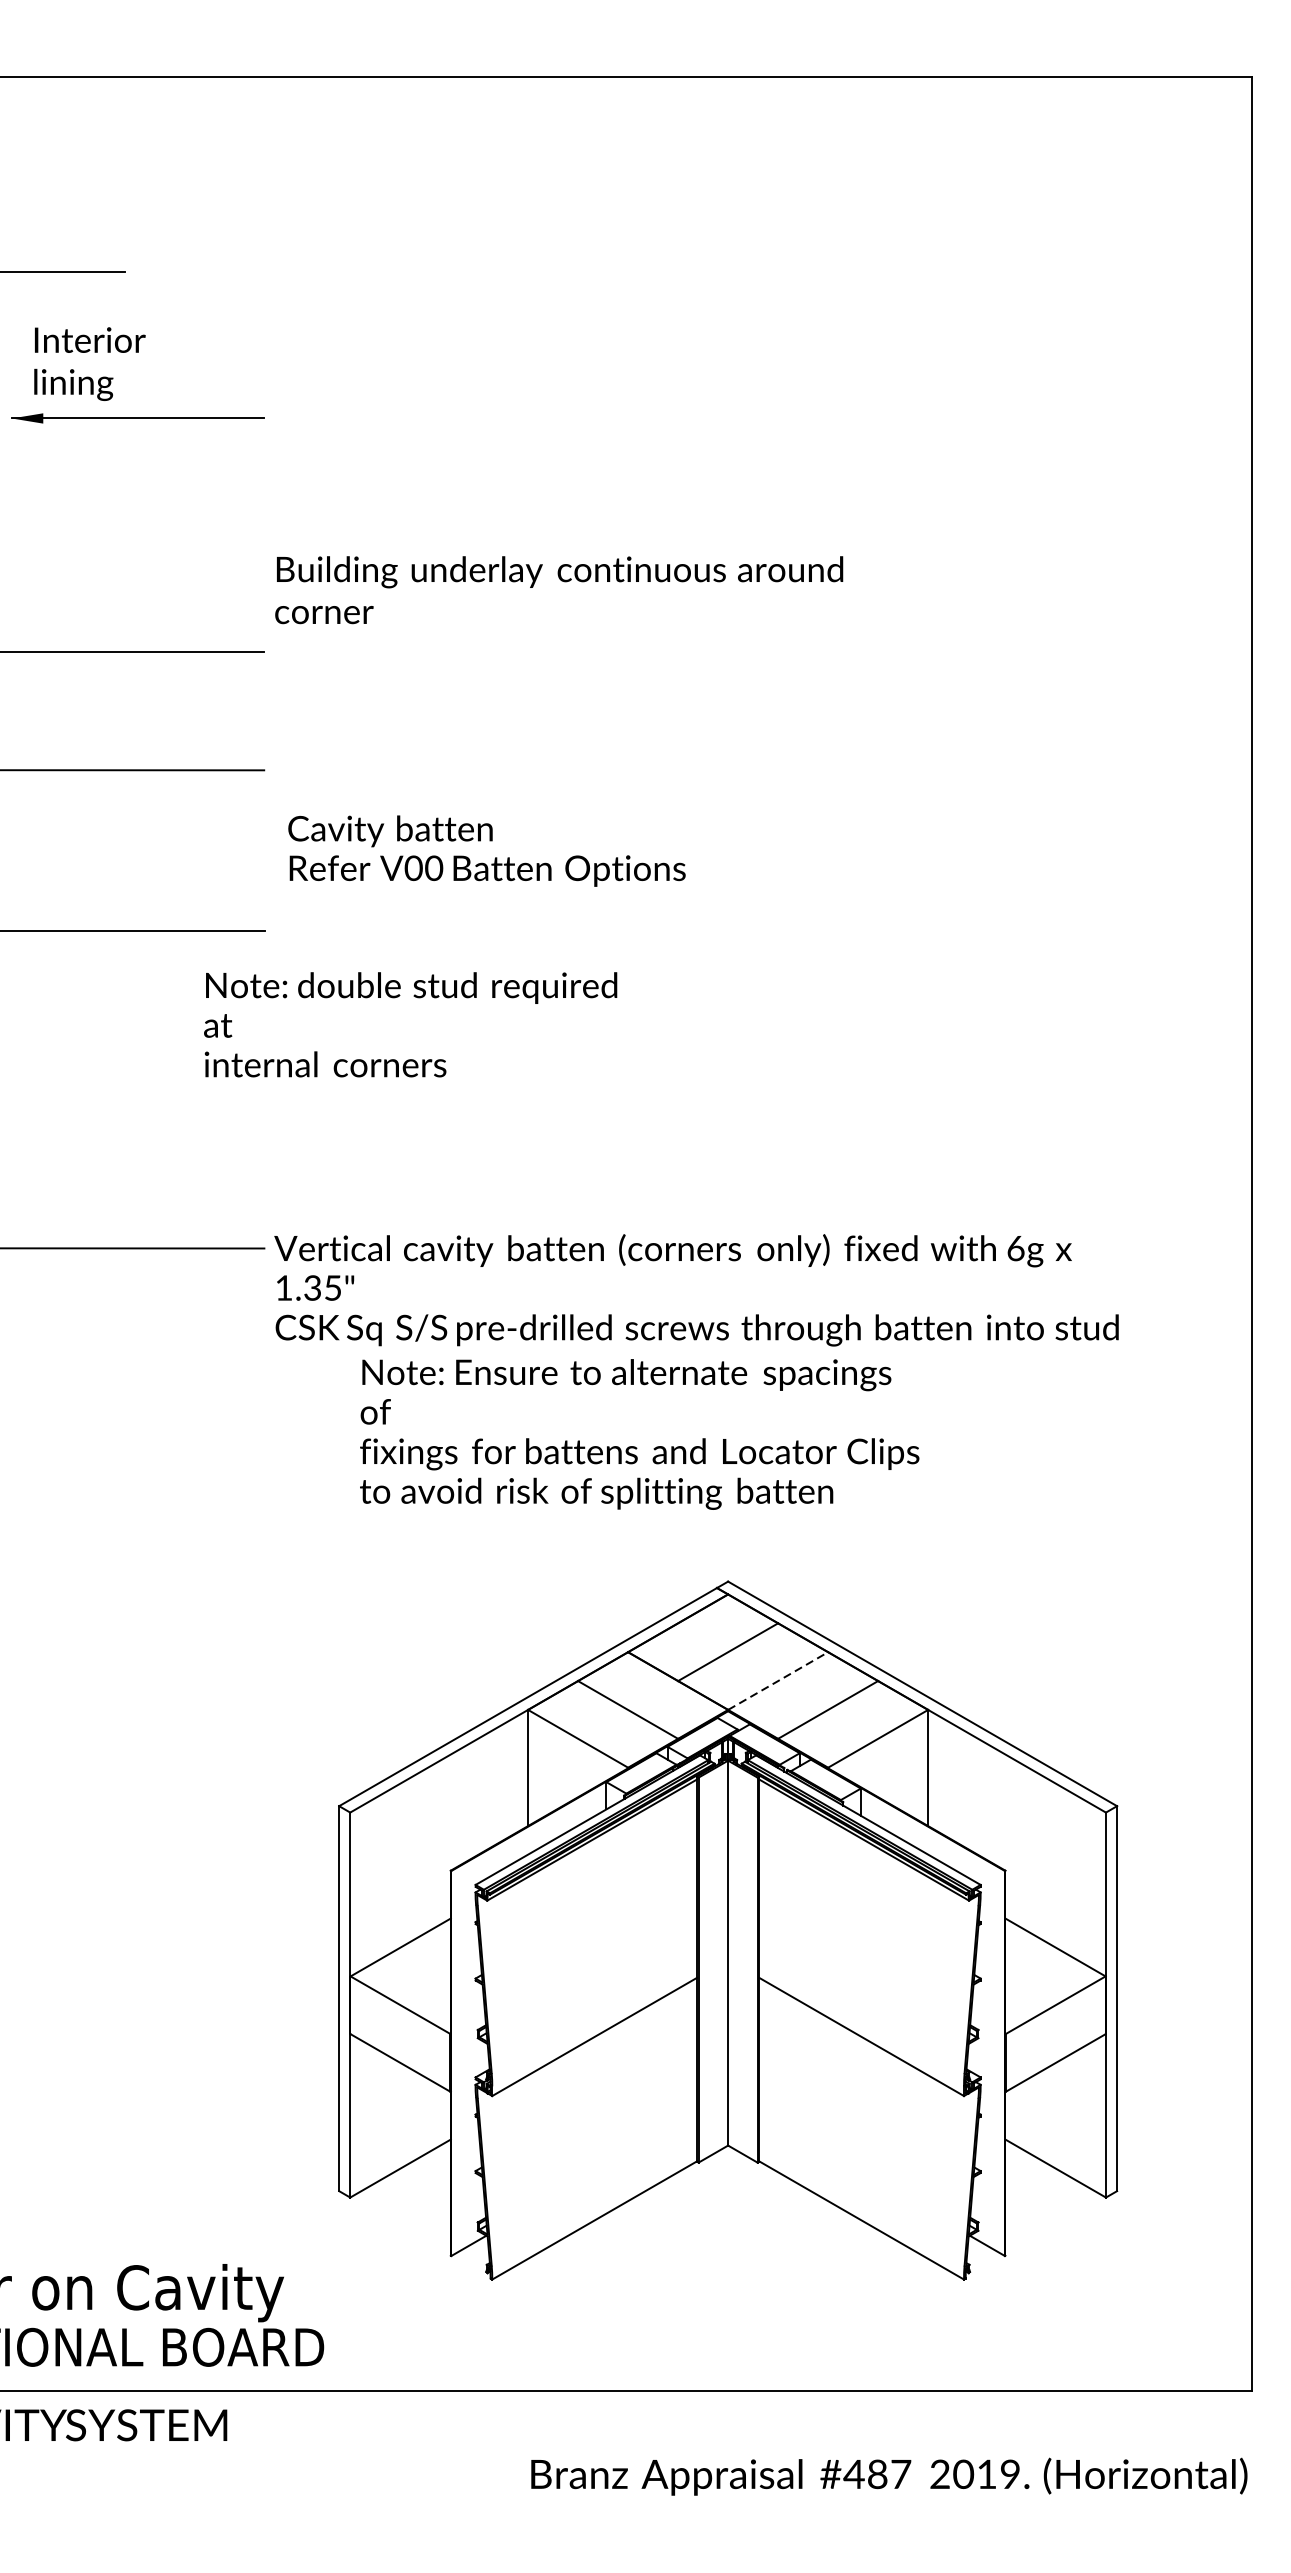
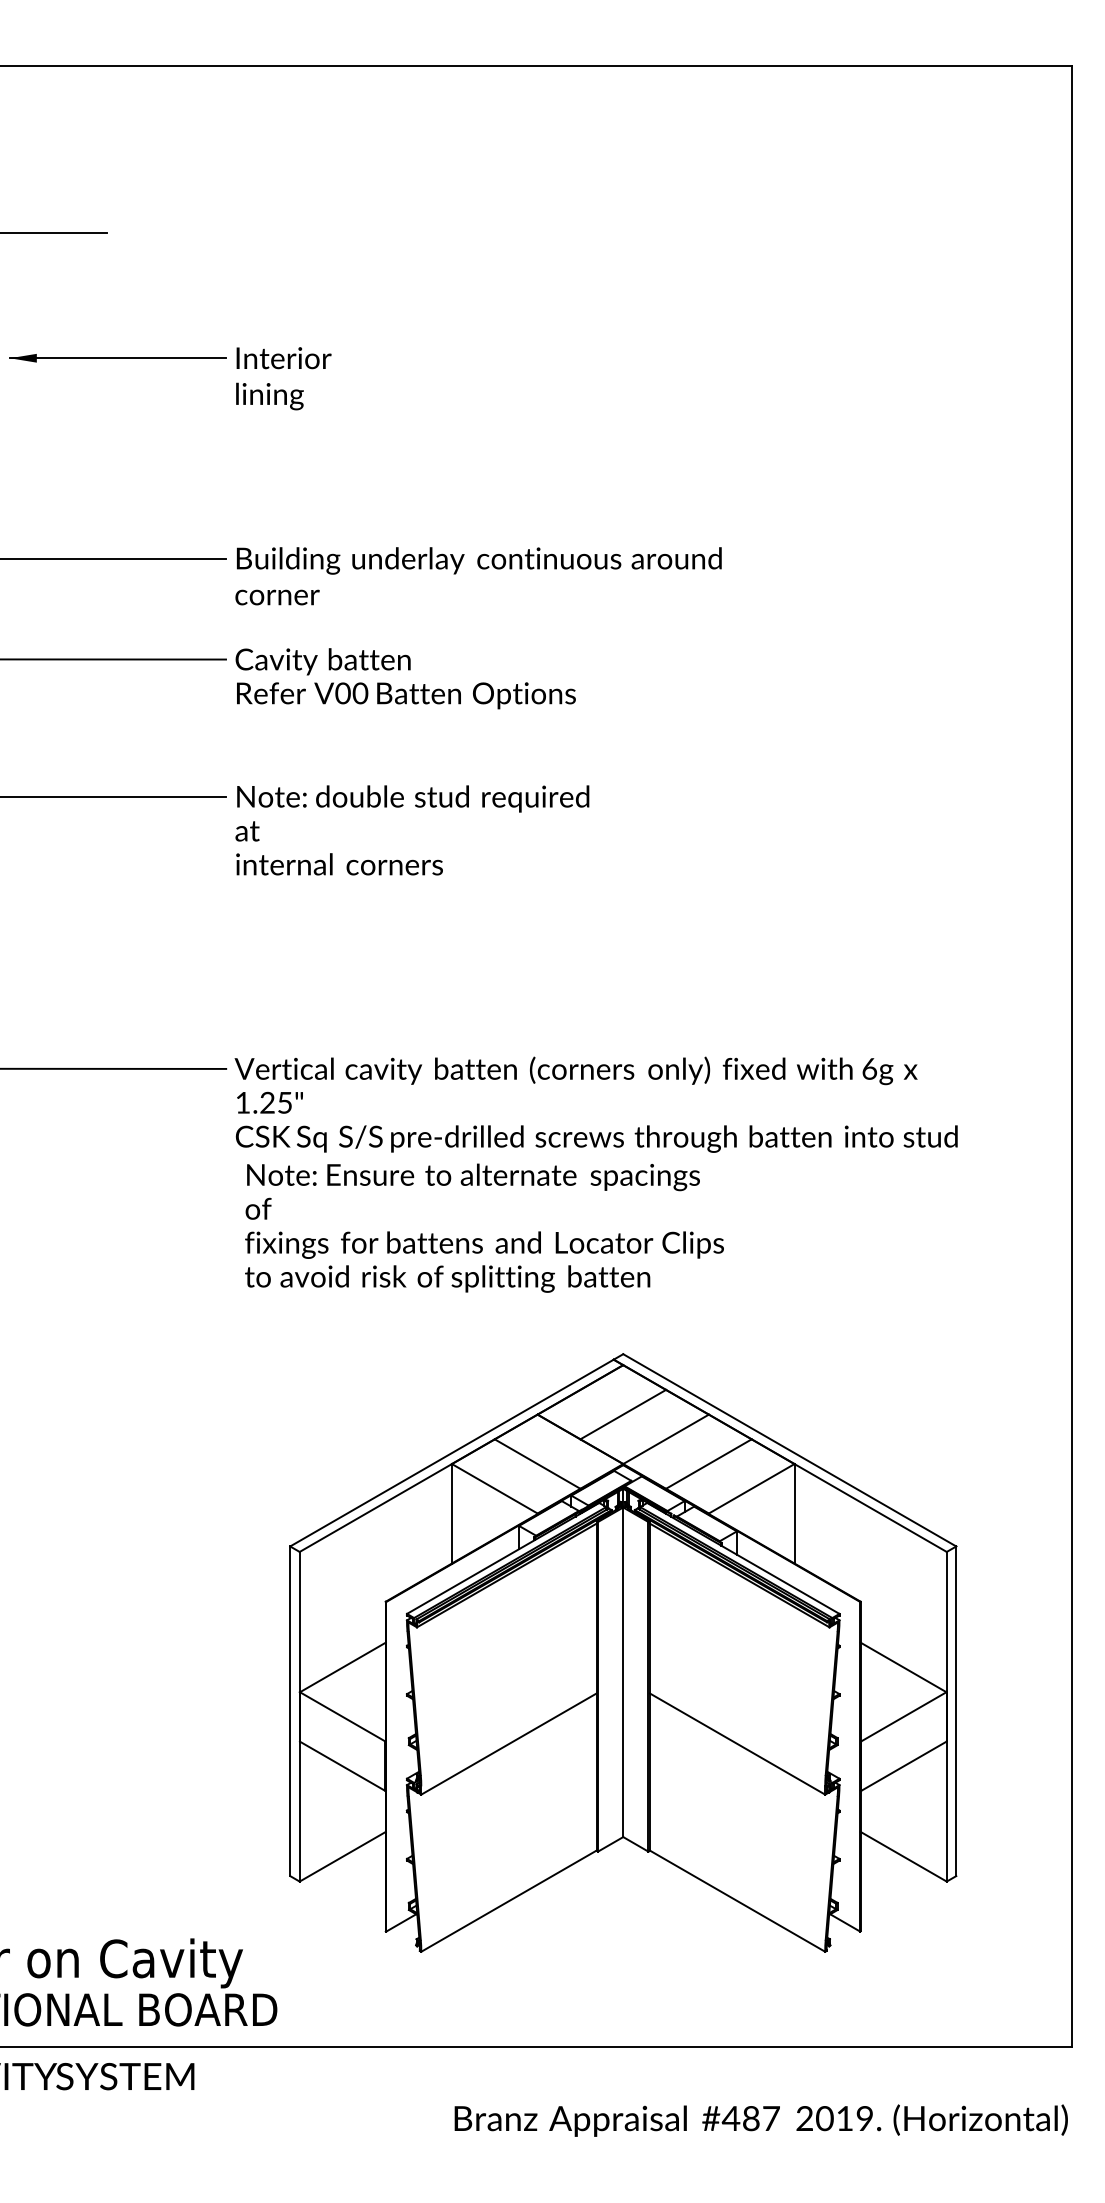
text: (89, 363) -> (283, 378), moved
text: (559, 590) -> (478, 576), moved
text: (486, 850) -> (405, 678), moved
text: (410, 1024) -> (412, 830), moved
text: (312, 1290) -> (267, 1104), 1.35" -> 1.25"
text: (639, 1433) -> (484, 1227), moved
line: (778, 1681) -> (666, 1439), dashed -> solid

